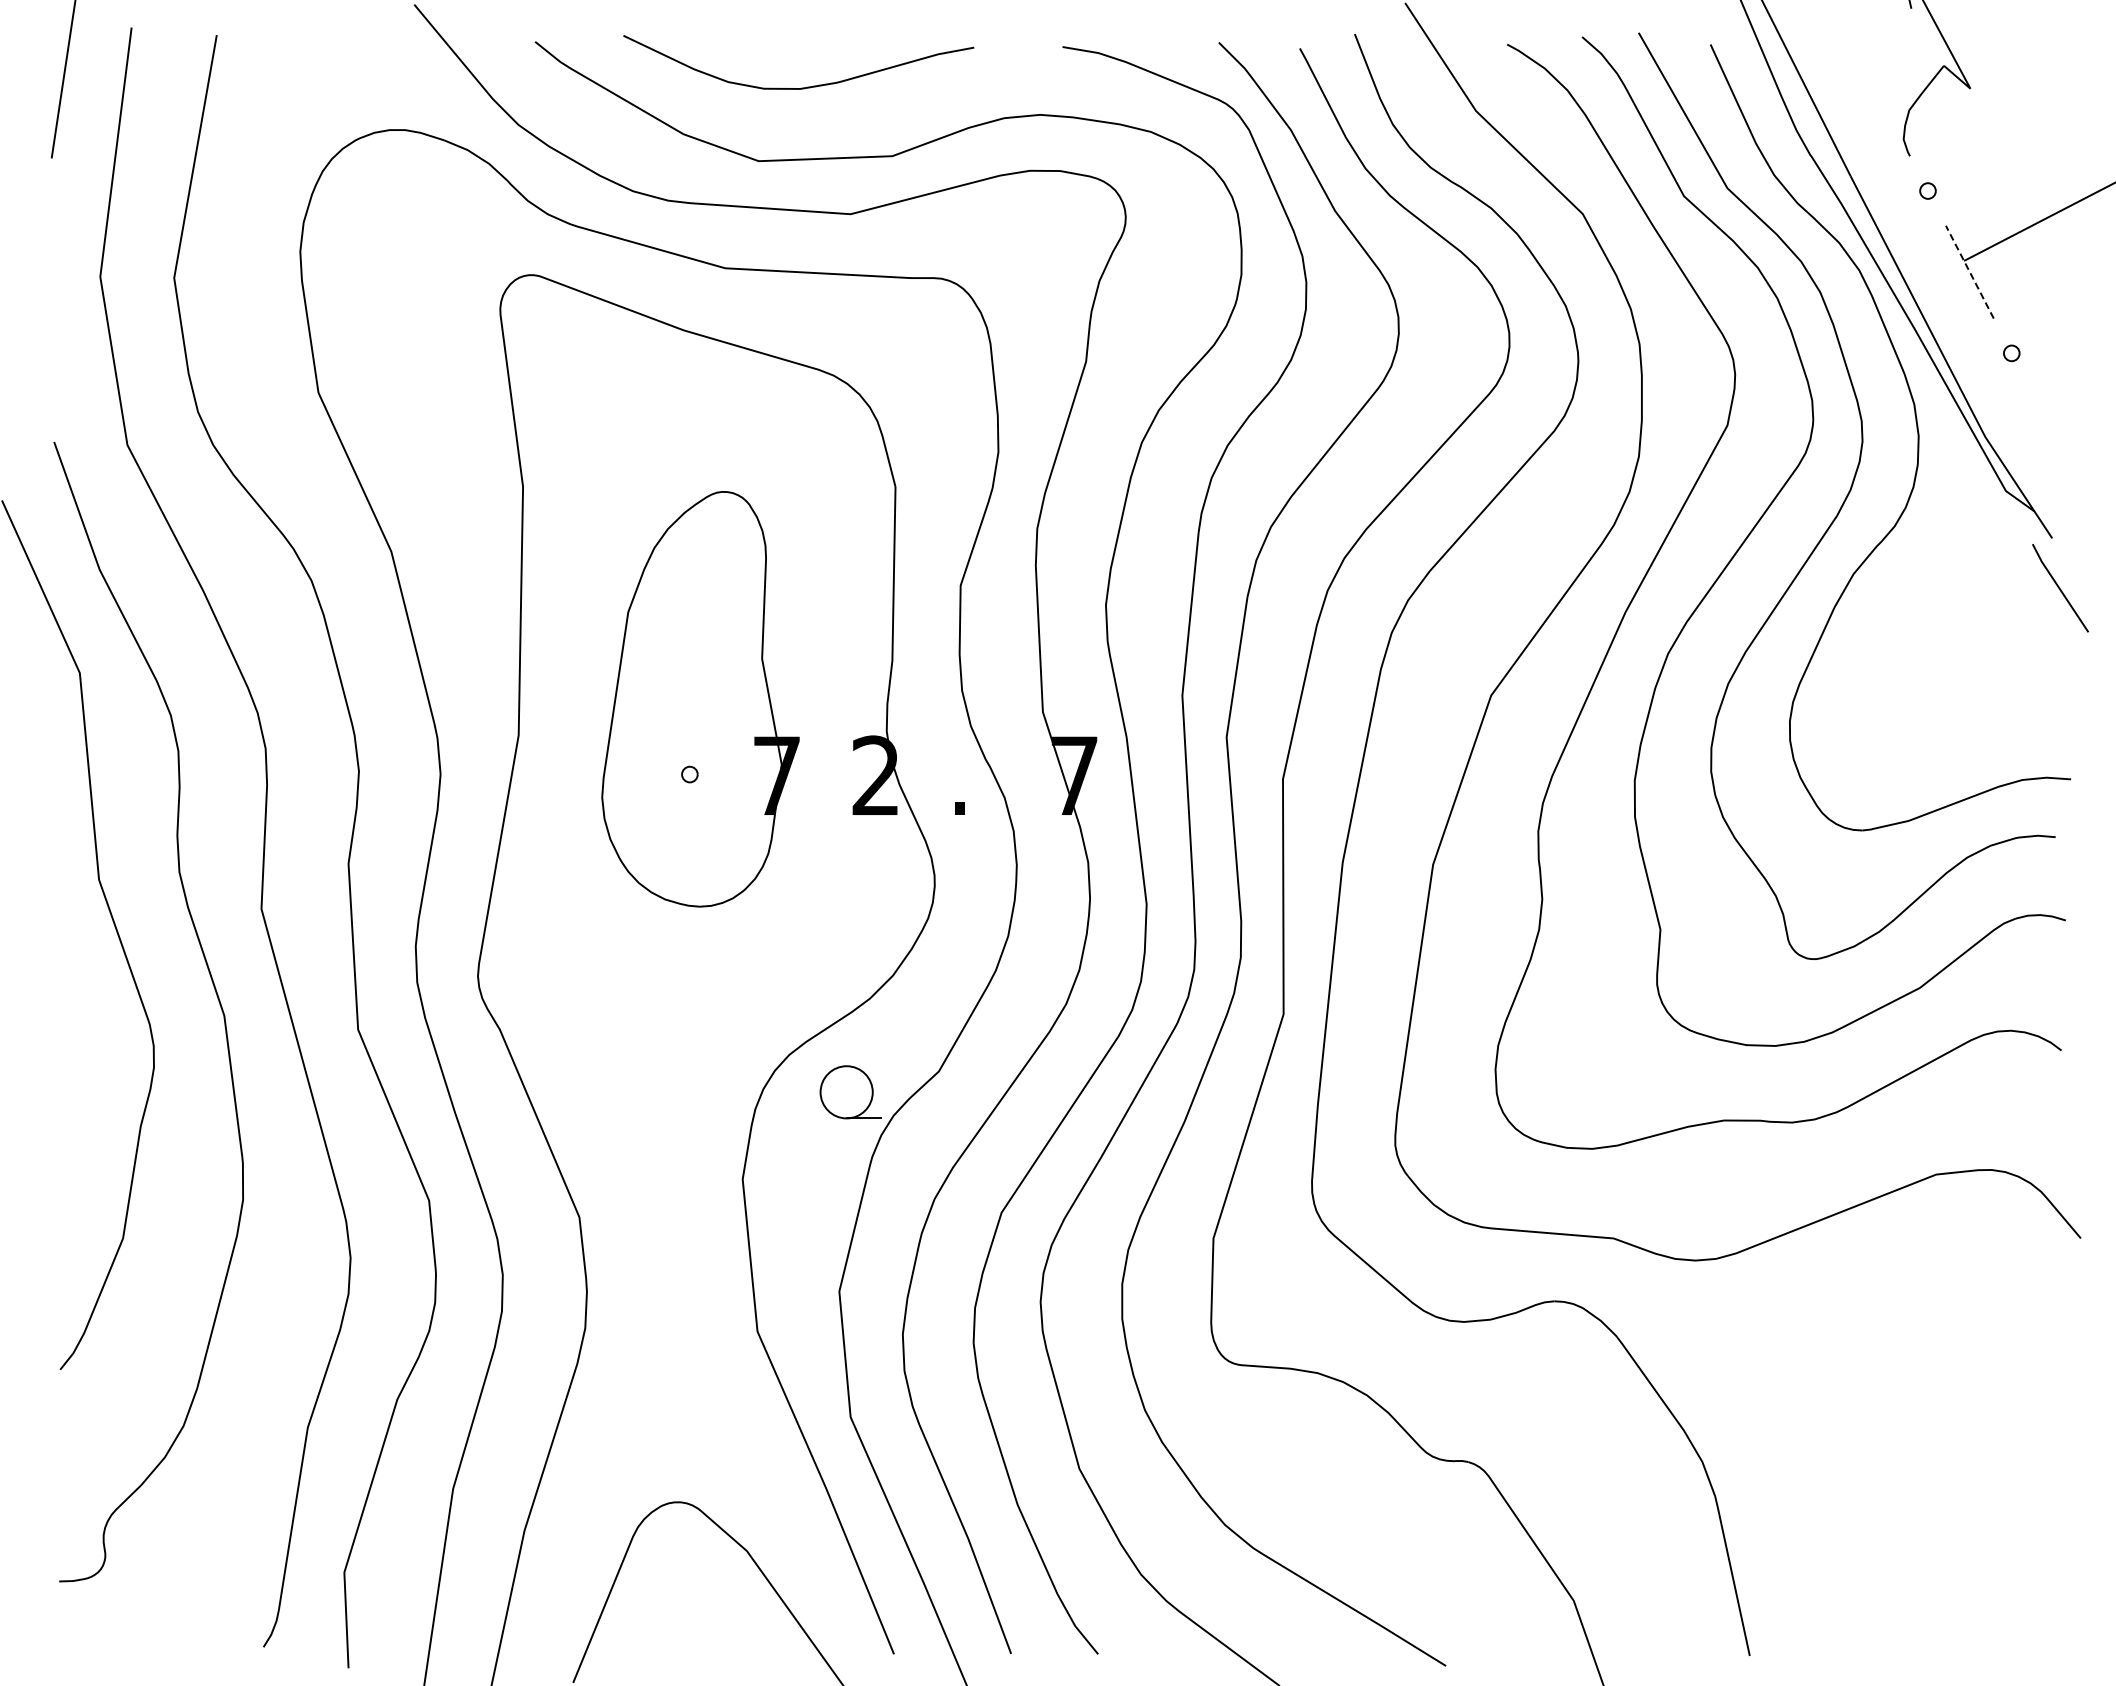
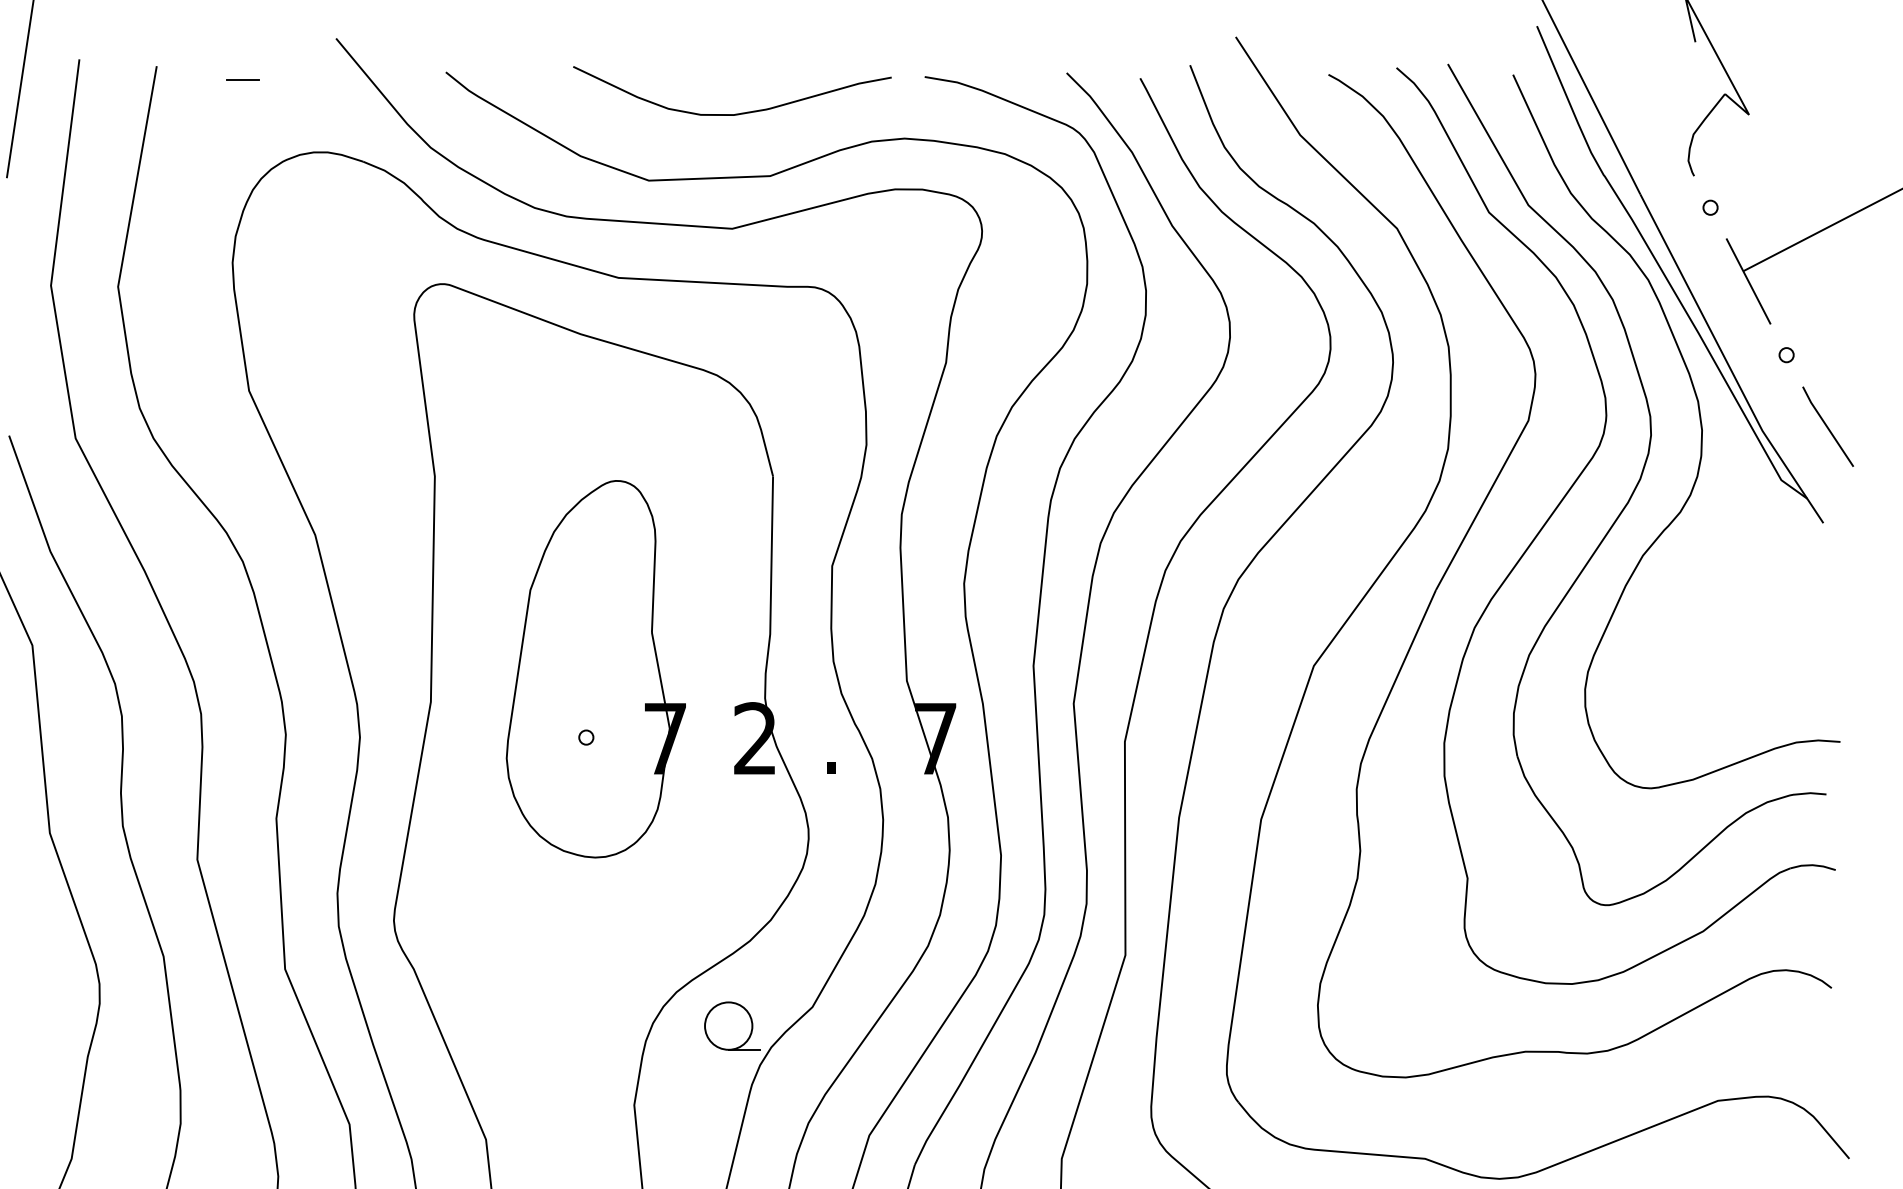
line: (311, 50) -> (242, 80), added
curve: (801, 87) -> (734, 113), moved
line: (1969, 271) -> (1748, 280), dashed -> solid
line: (2060, 588) -> (1828, 427), moved

